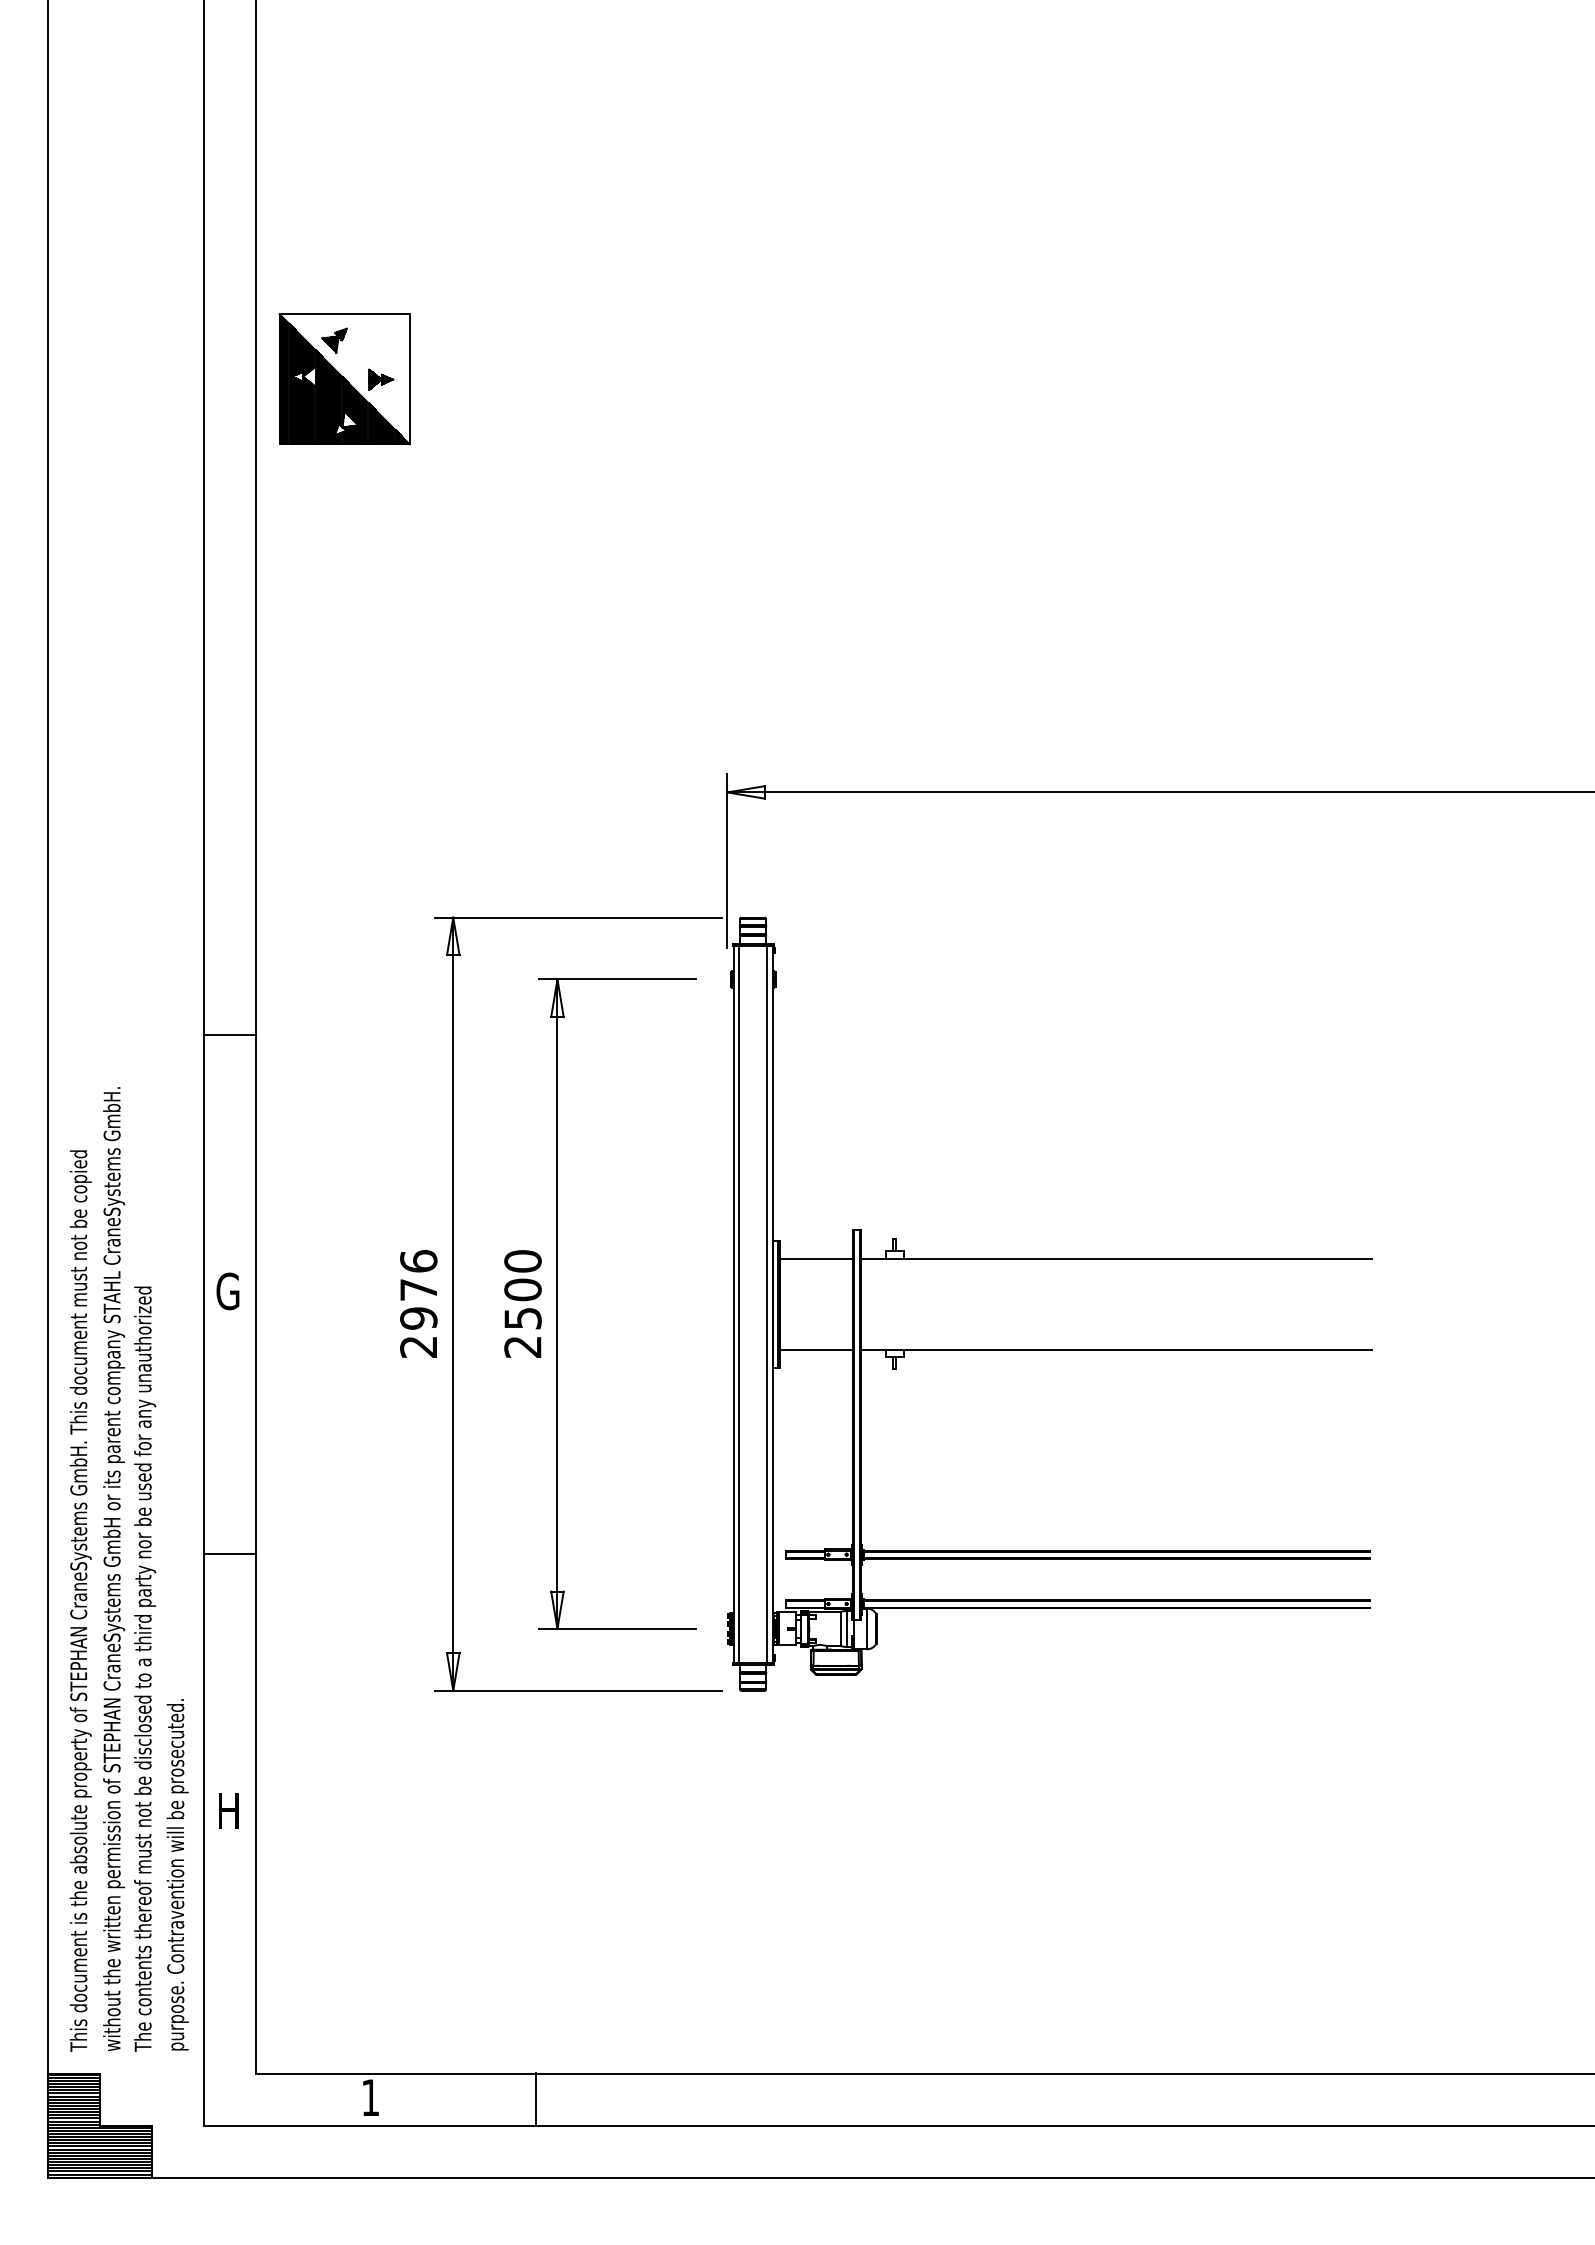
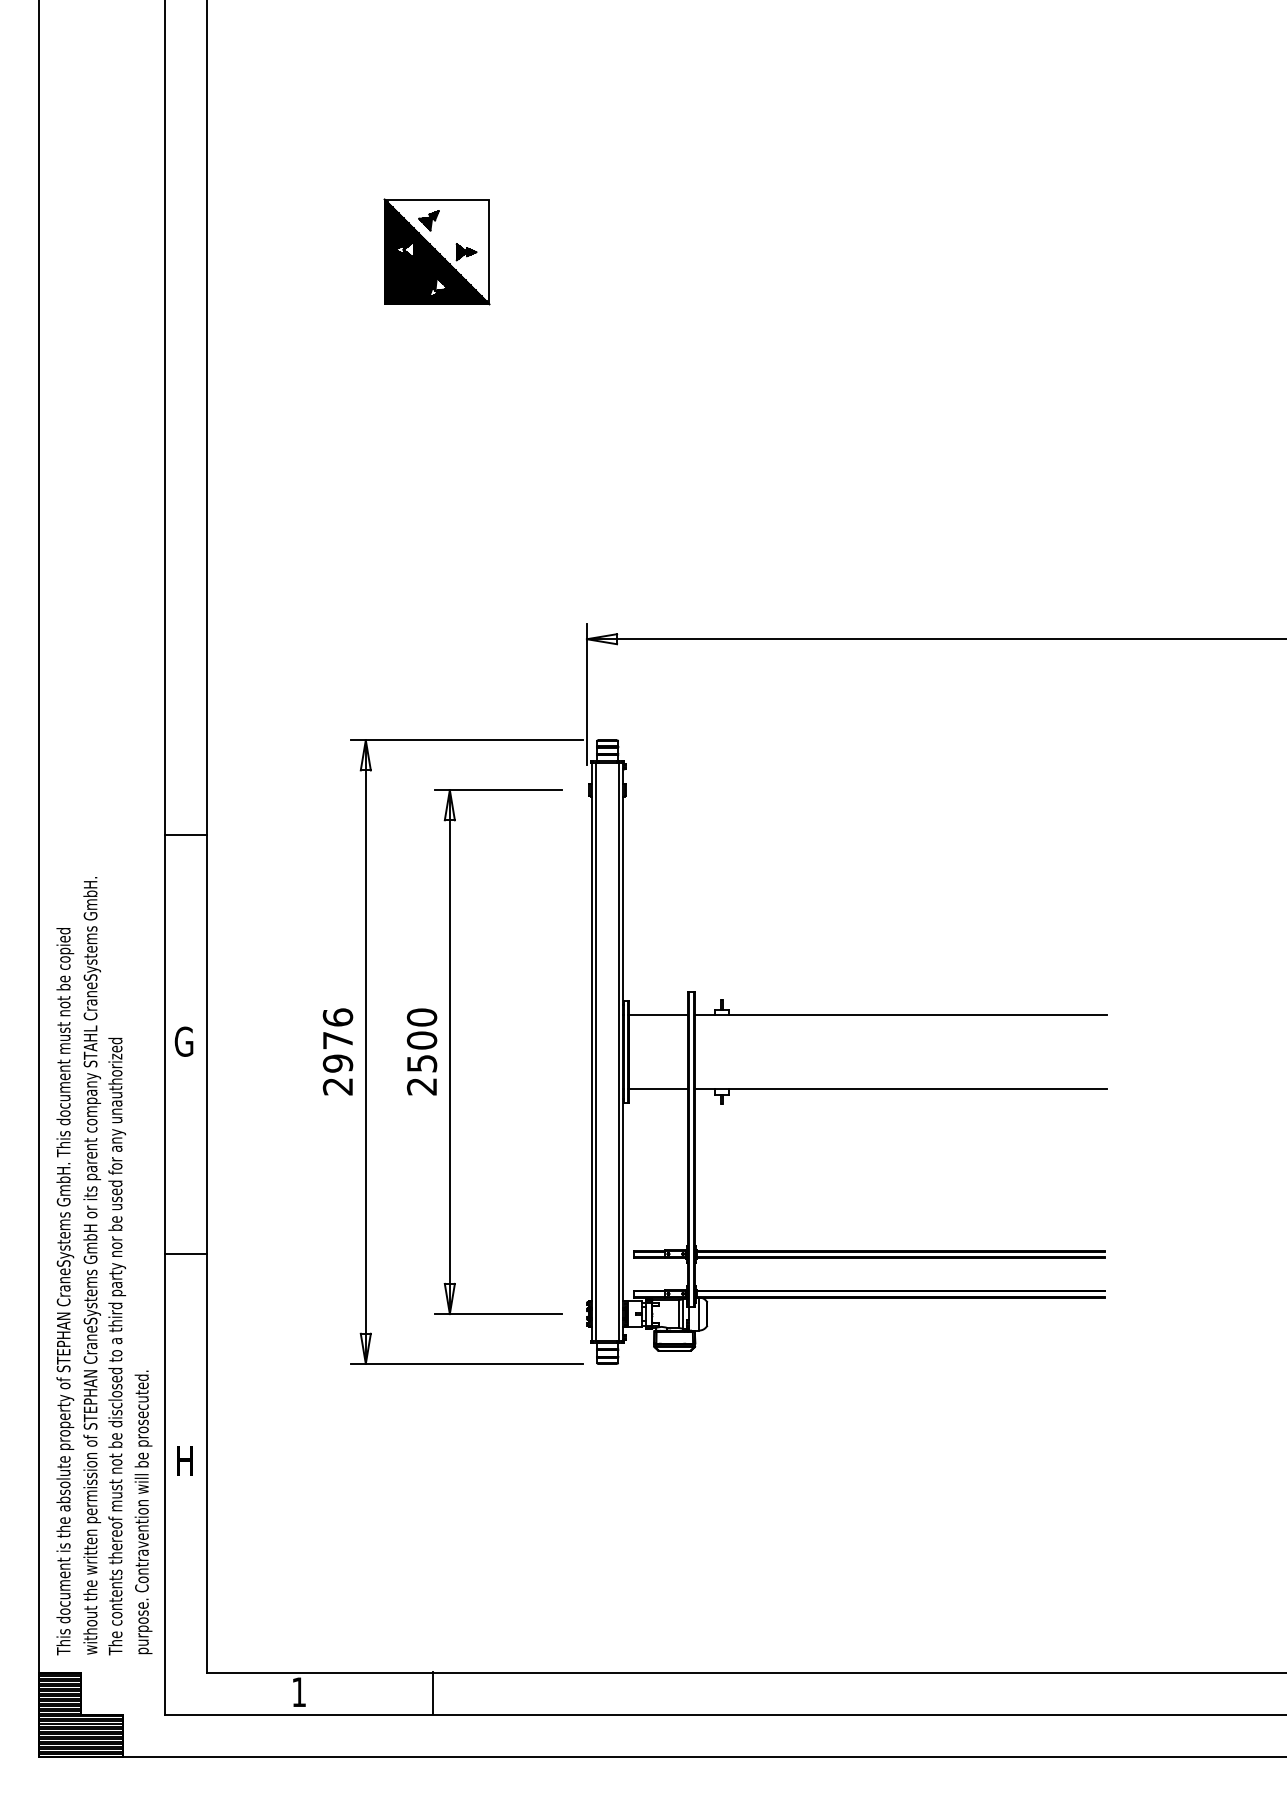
part: (344, 379) -> (436, 252), moved

